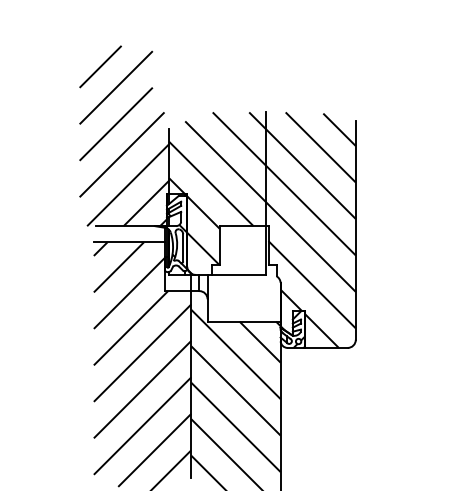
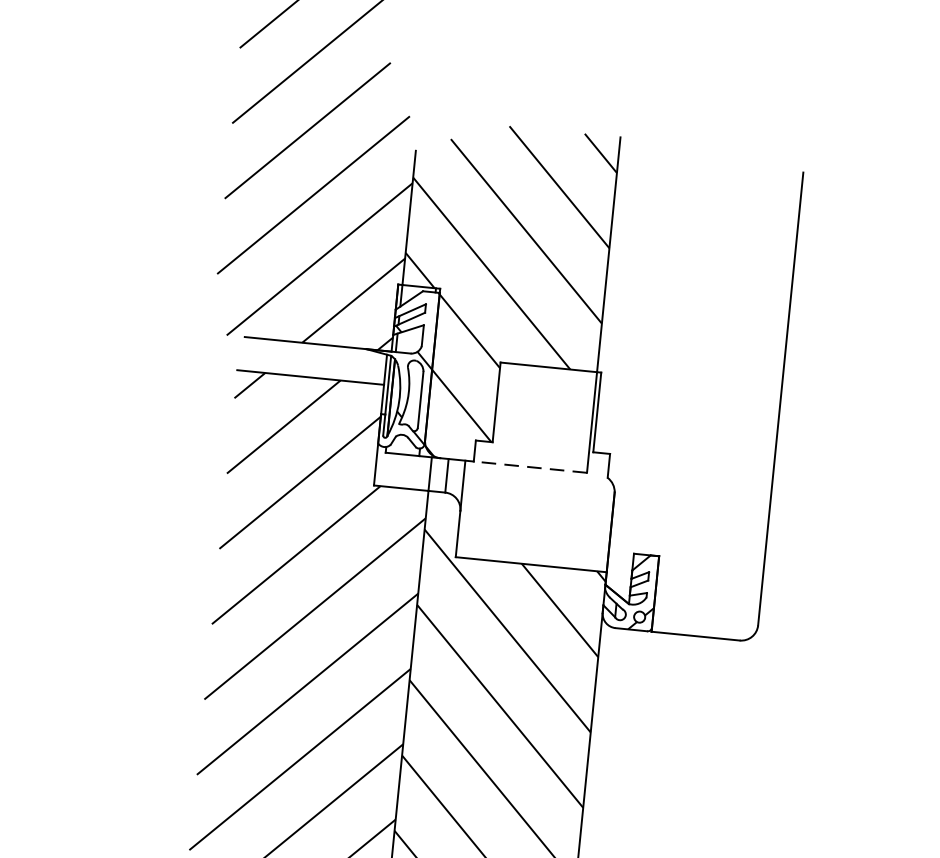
hatch: (310, 229) -> (687, 388), removed
line: (238, 274) -> (529, 466), solid -> dashed

